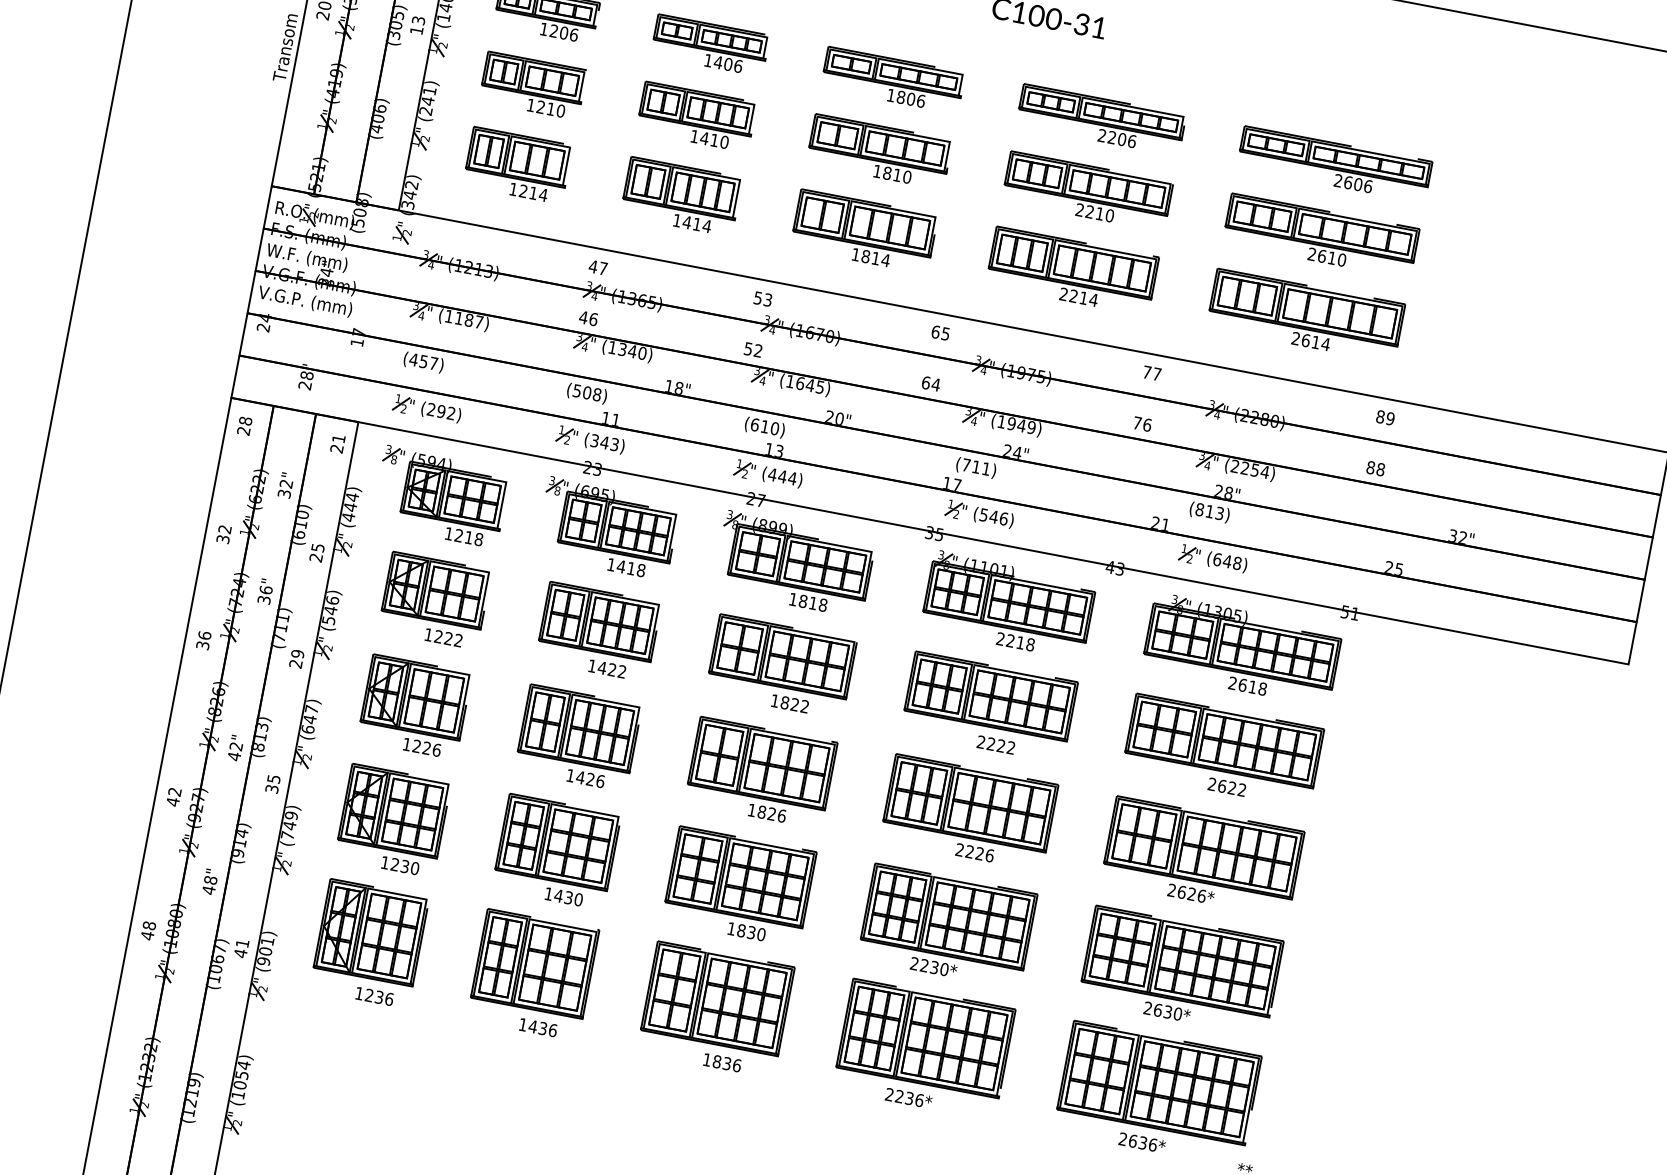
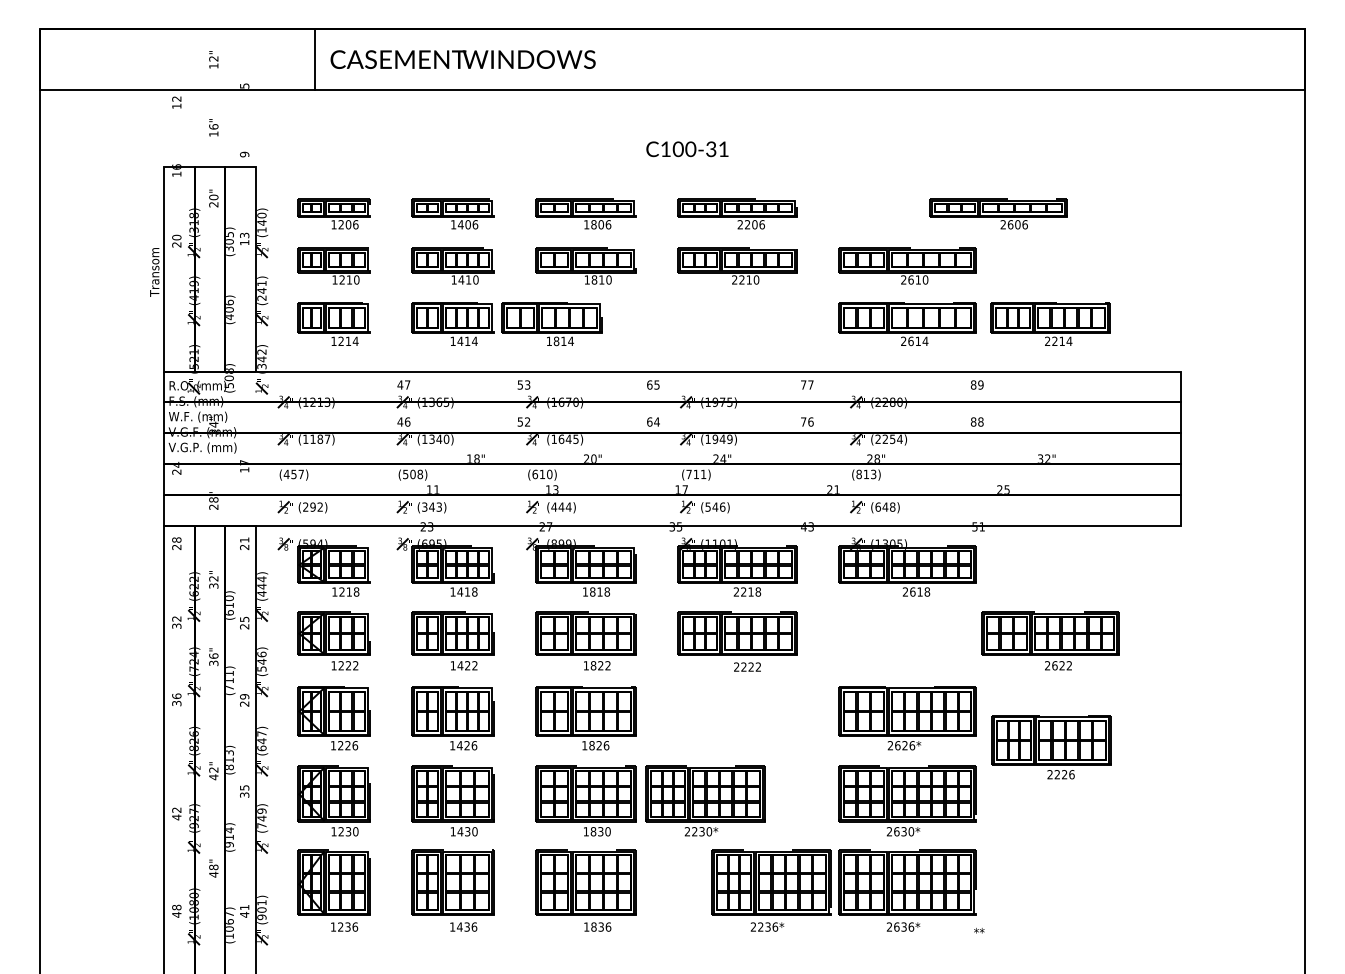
part: (1334, 164) -> (998, 213), moved
part: (863, 232) -> (551, 324), moved
part: (1072, 270) -> (1050, 323), moved
part: (1222, 750) -> (1050, 640), moved
part: (968, 813) -> (1051, 747), moved
part: (947, 925) -> (705, 800), moved
part: (923, 1049) -> (771, 890), moved

